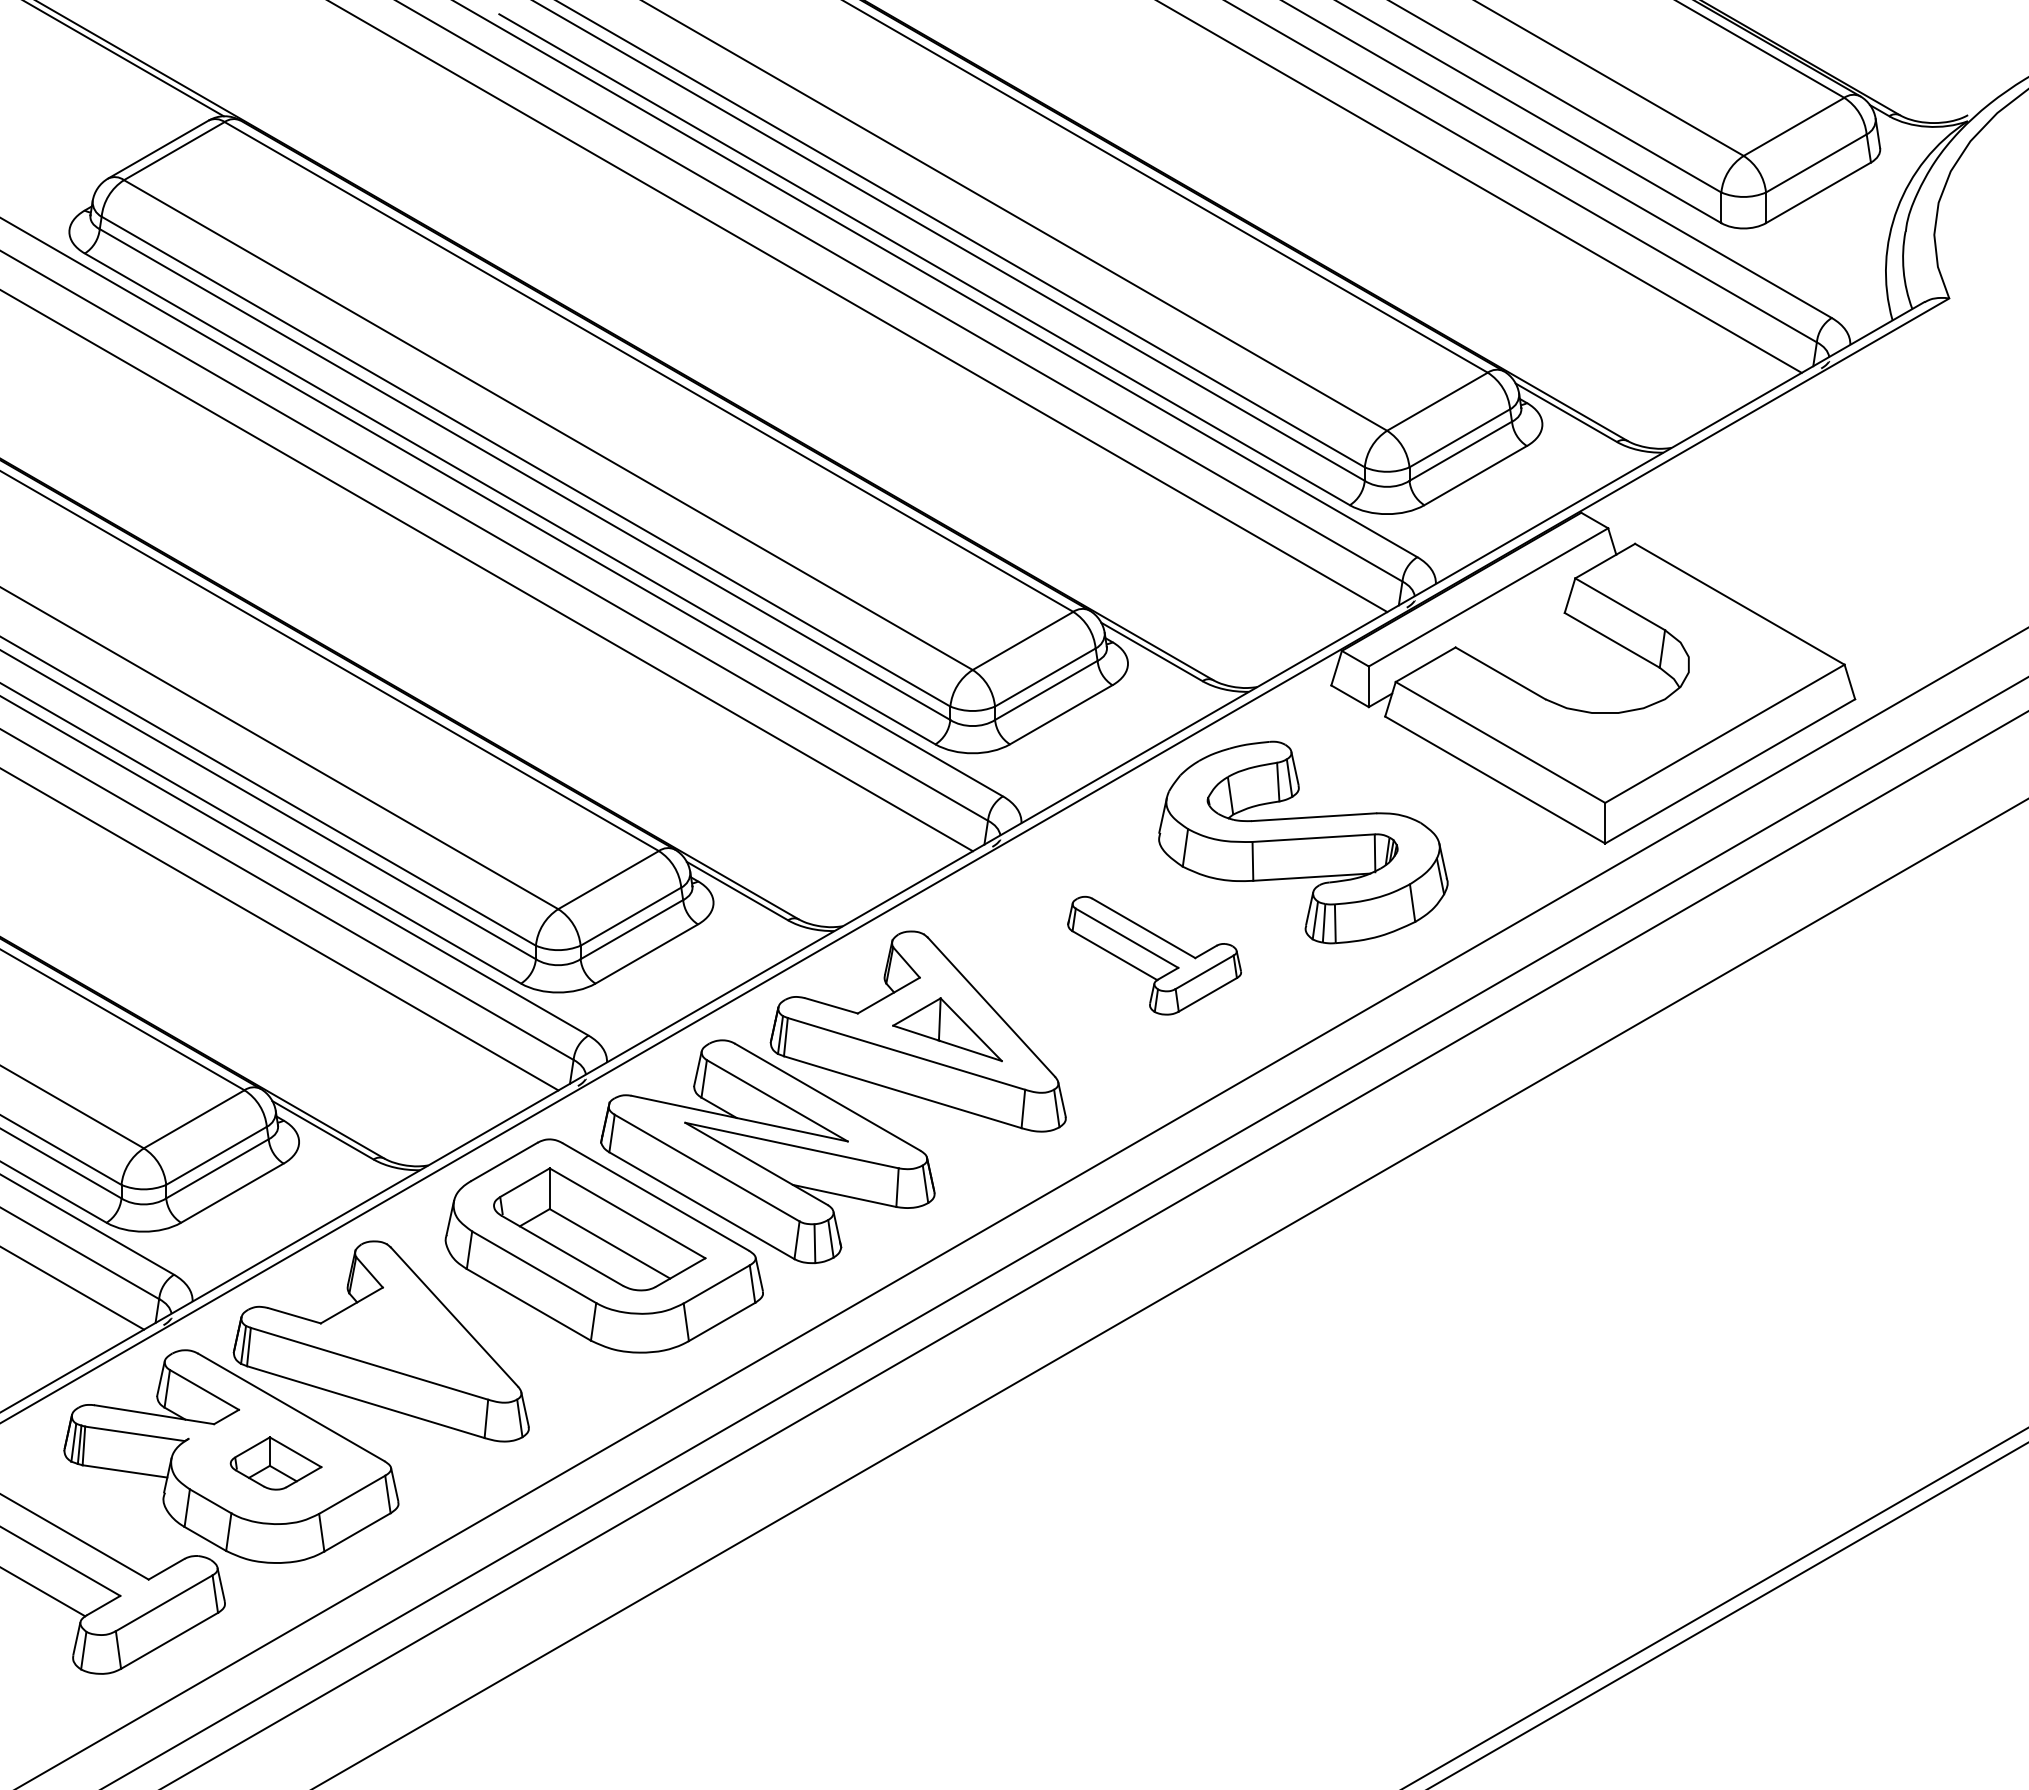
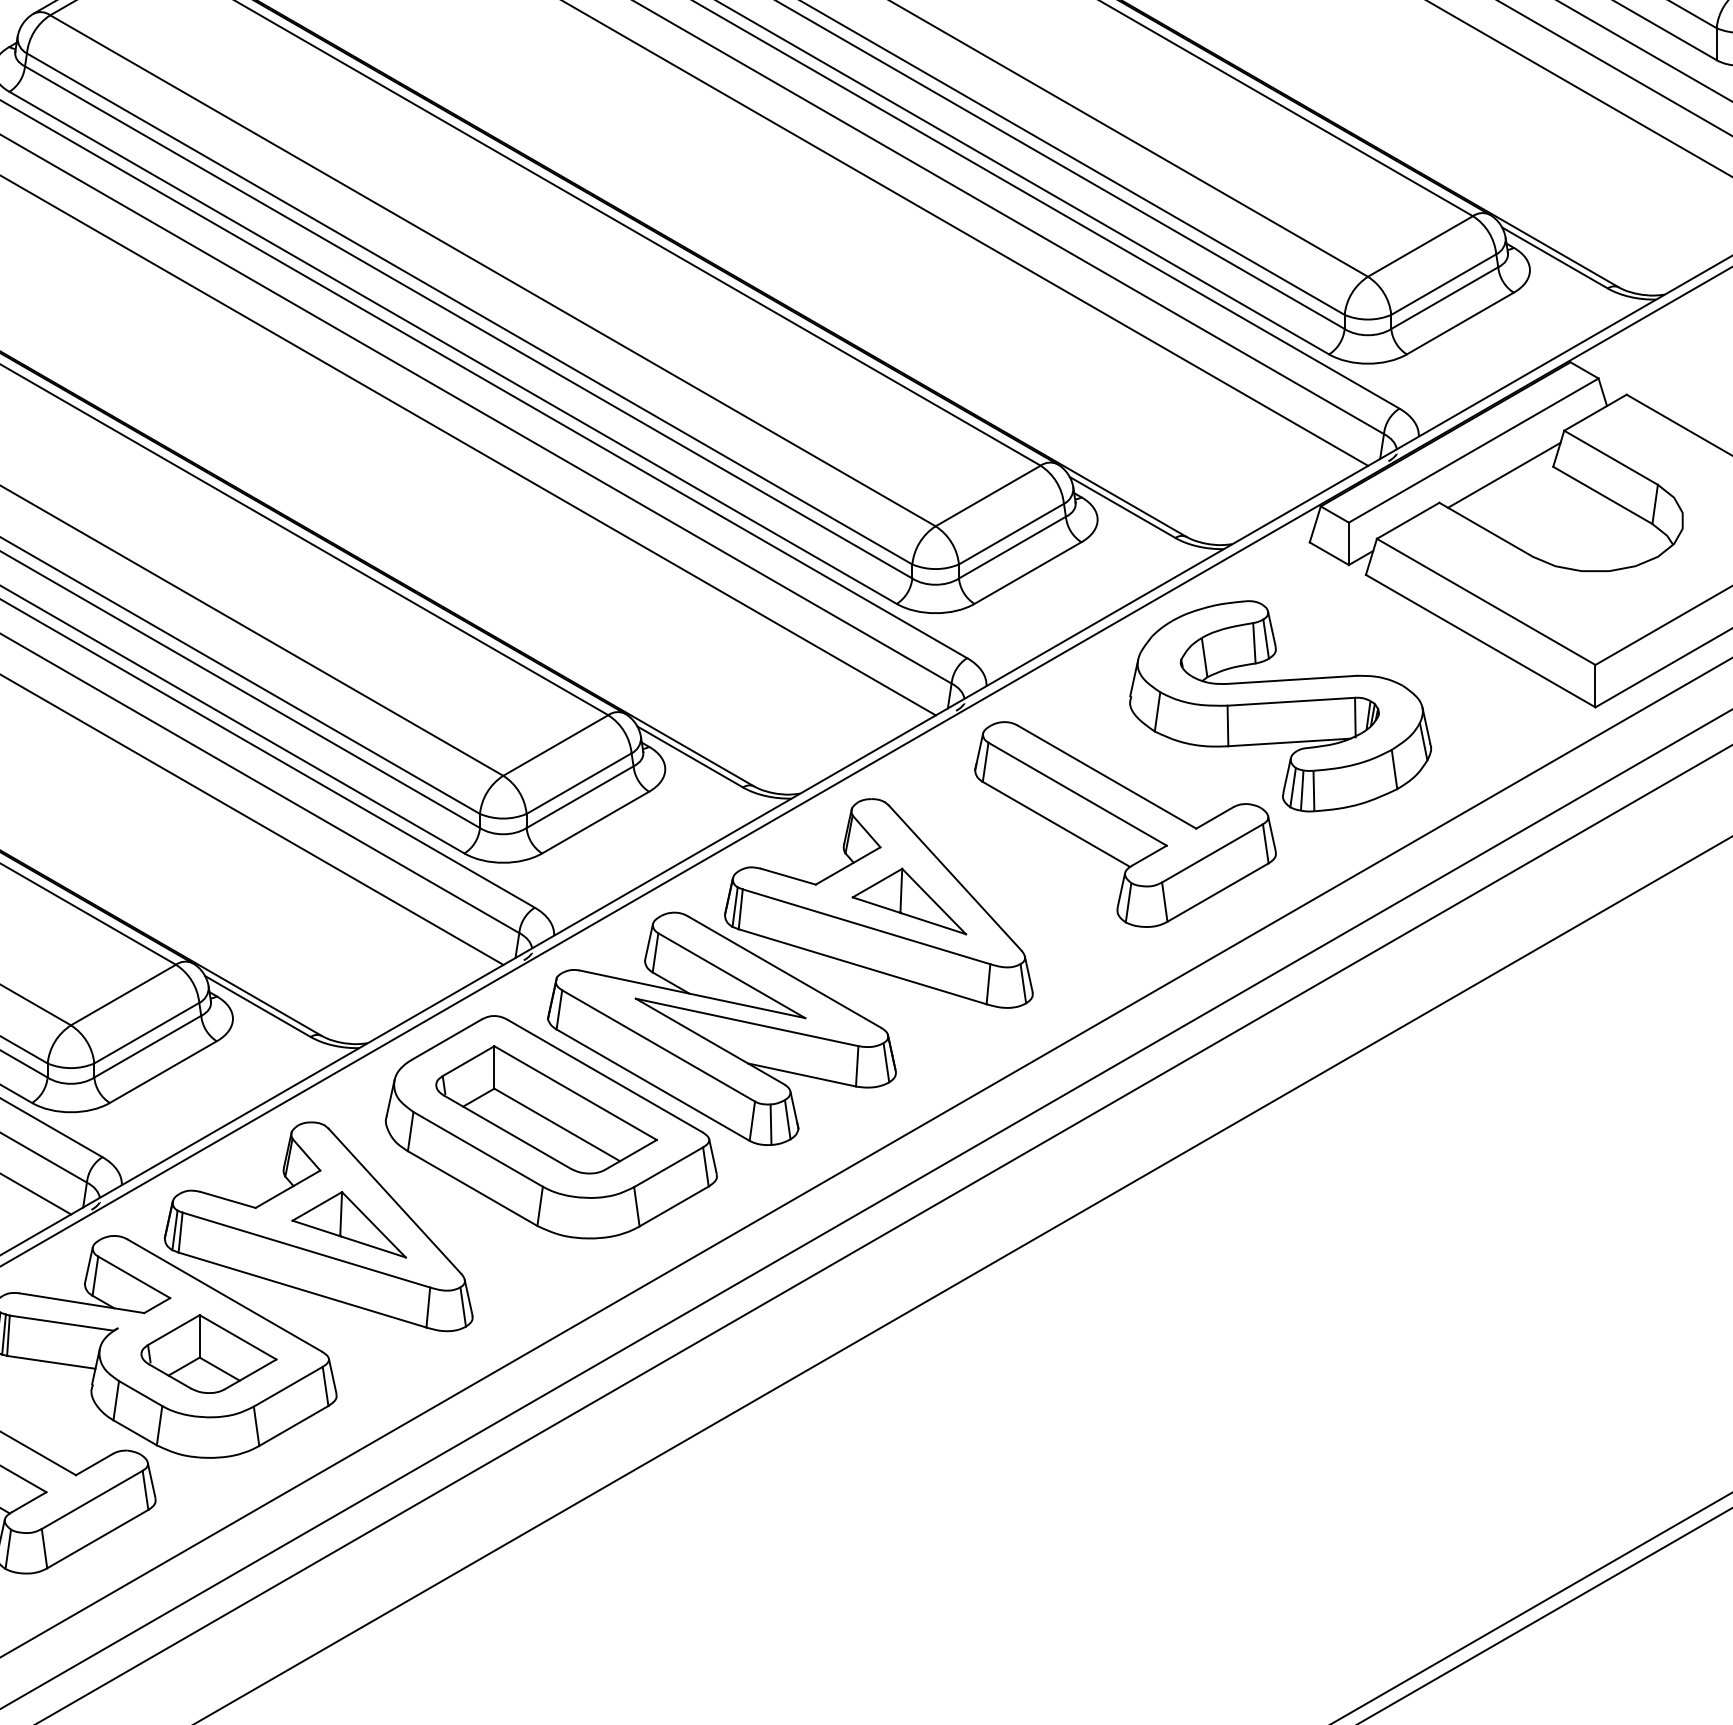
line: (1517, 621) -> (1503, 475), added
part: (1154, 955) -> (1125, 824), size x1.67
part: (410, 1339) -> (349, 1224), added
part: (275, 1463) -> (208, 1354), size x1.43

